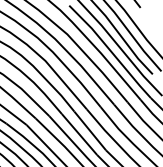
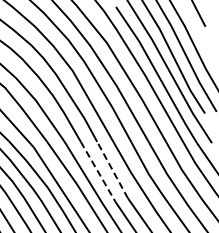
line: (90, 130) -> (112, 169), solid -> dashed
line: (79, 134) -> (98, 171), solid -> dashed

